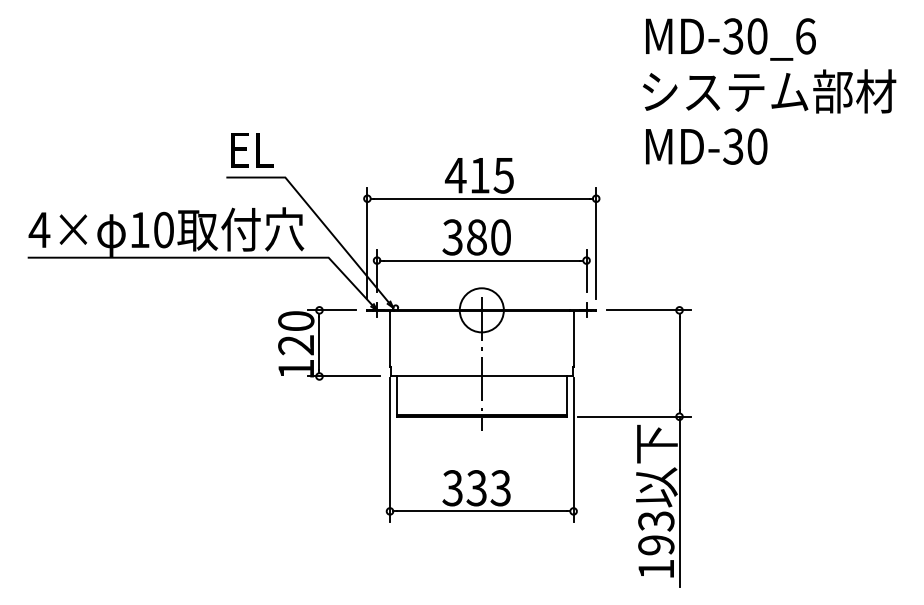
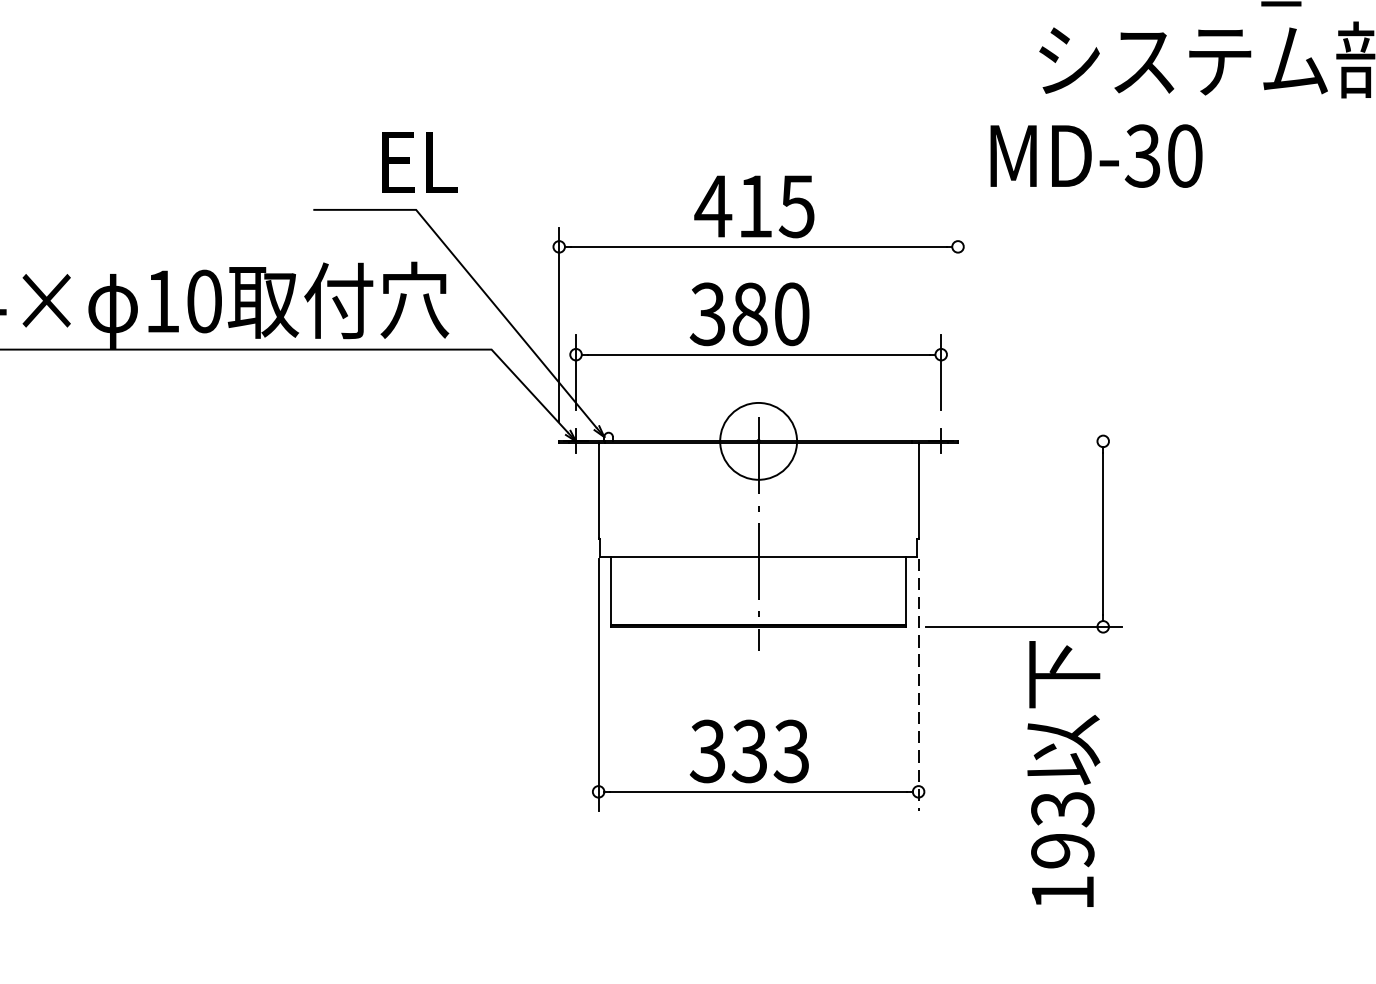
text: (706, 146) -> (1096, 155), moved
text: (252, 150) -> (419, 162), moved
line: (596, 243) -> (958, 324), removed
line: (648, 310) -> (1049, 441), removed
part: (319, 343) -> (475, 499), removed
line: (573, 450) -> (918, 685), solid -> dashed
line: (679, 501) -> (1103, 774), removed

